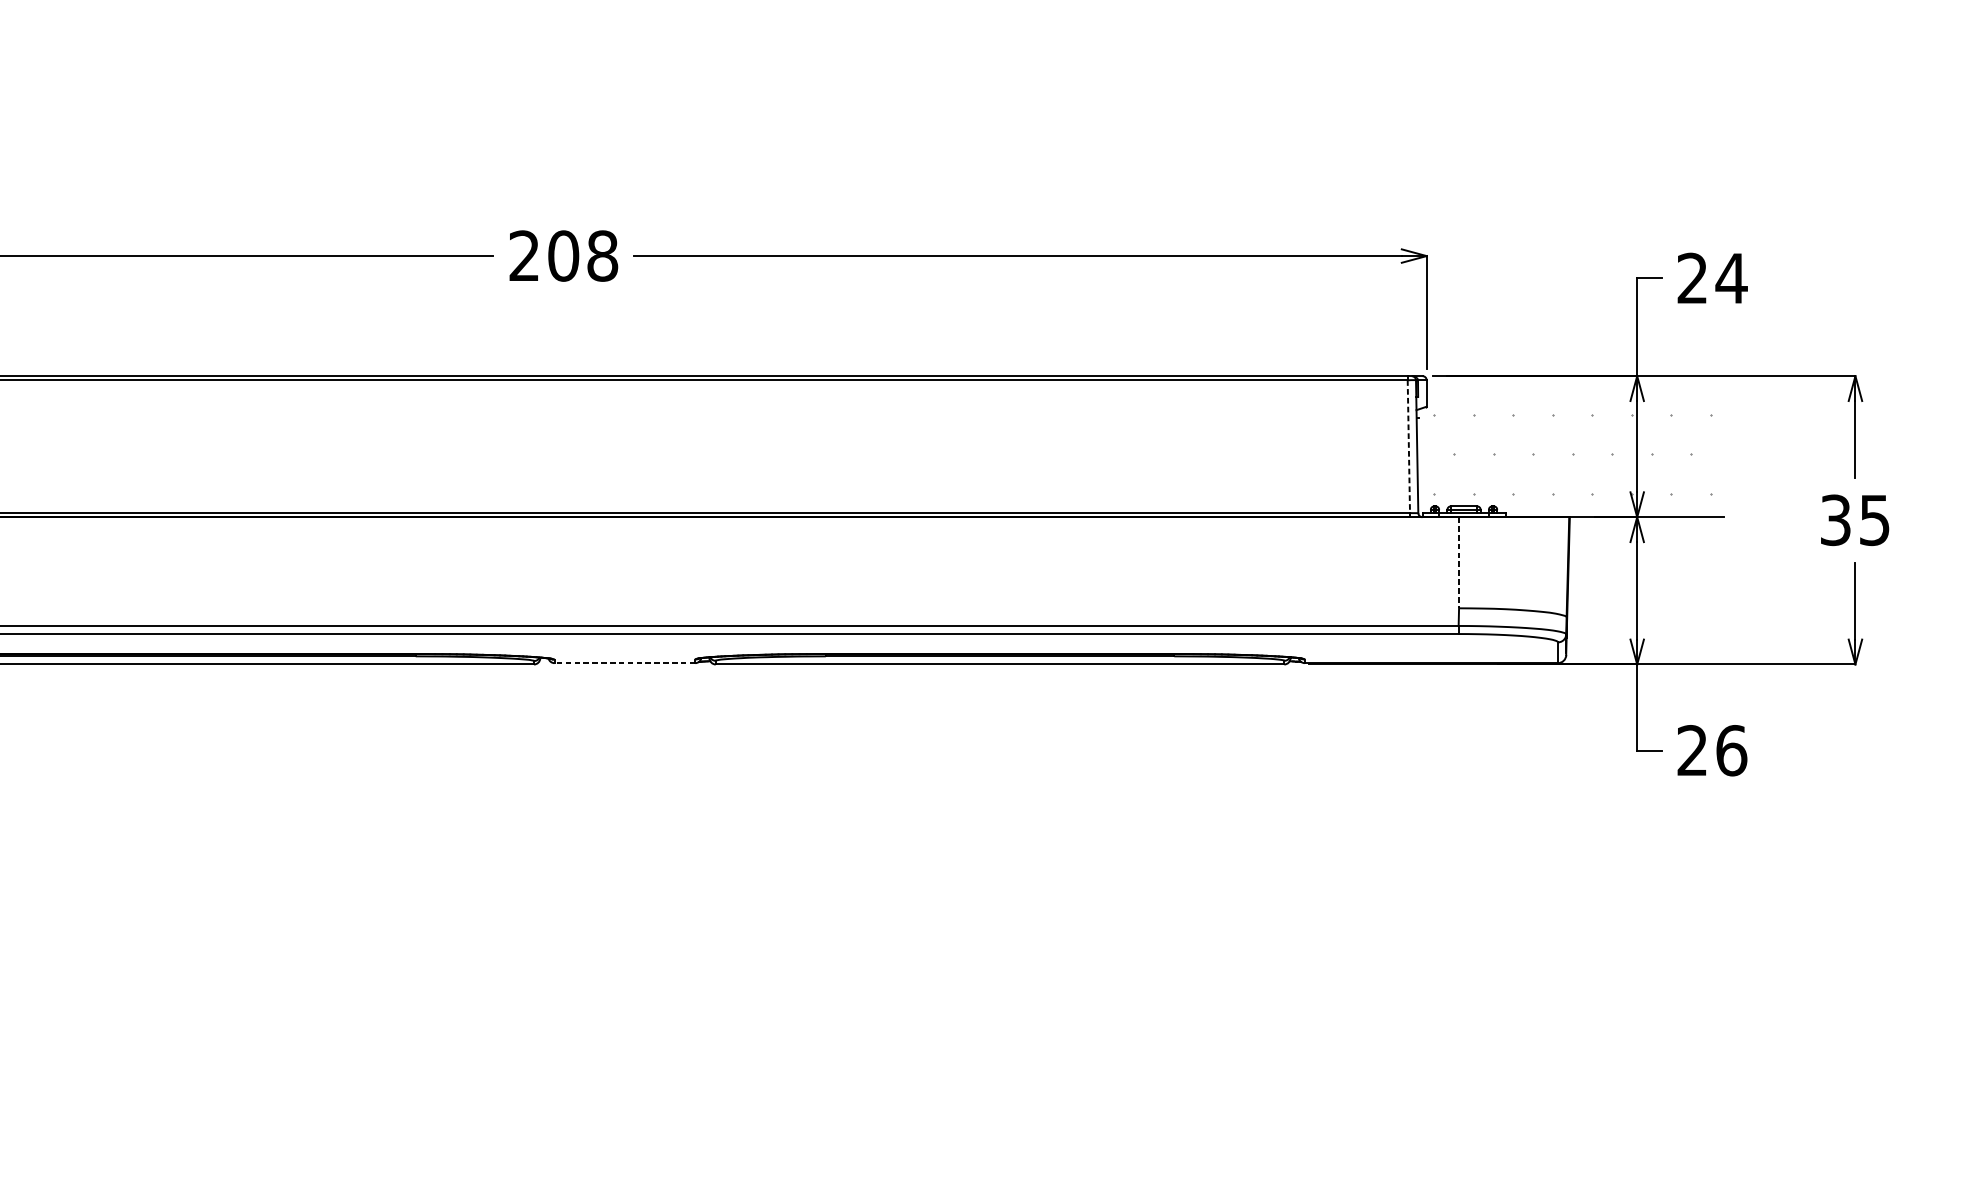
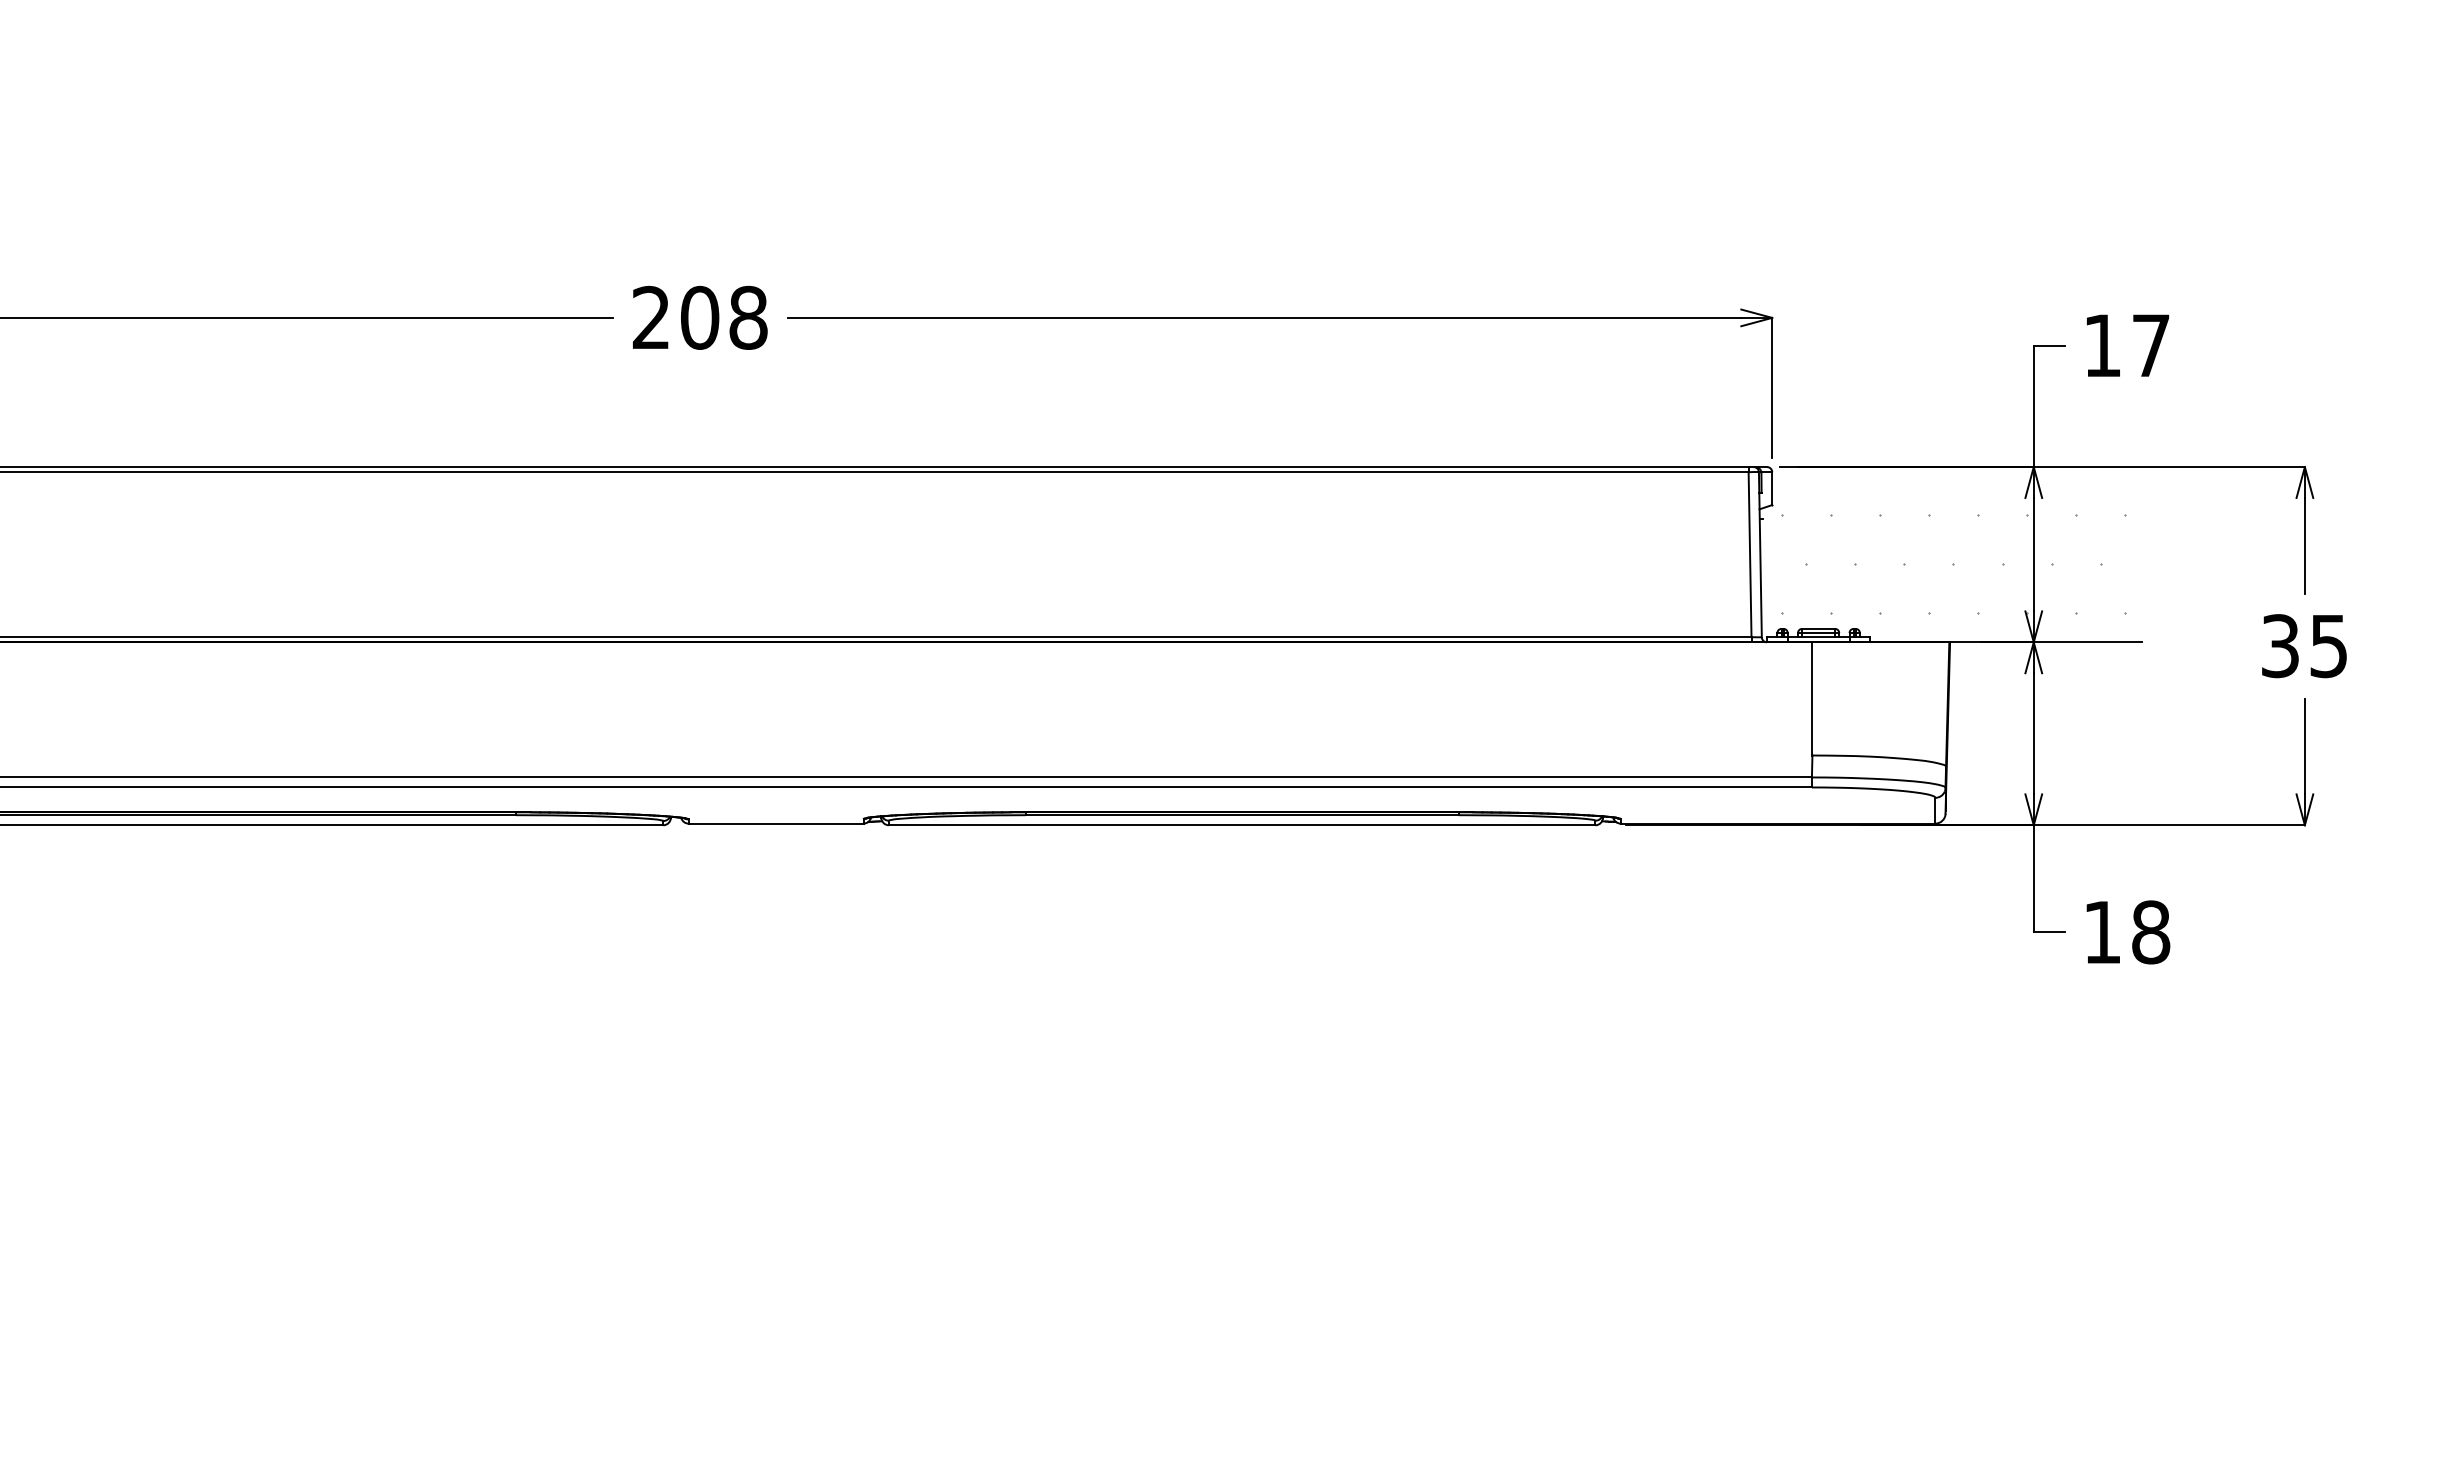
text: (1712, 277) -> (2127, 344), 24 -> 17
line: (1409, 446) -> (1750, 554), dashed -> solid
line: (1459, 562) -> (1812, 698), dashed -> solid
line: (624, 663) -> (775, 823), dashed -> solid
text: (1712, 750) -> (2127, 932), 26 -> 18

